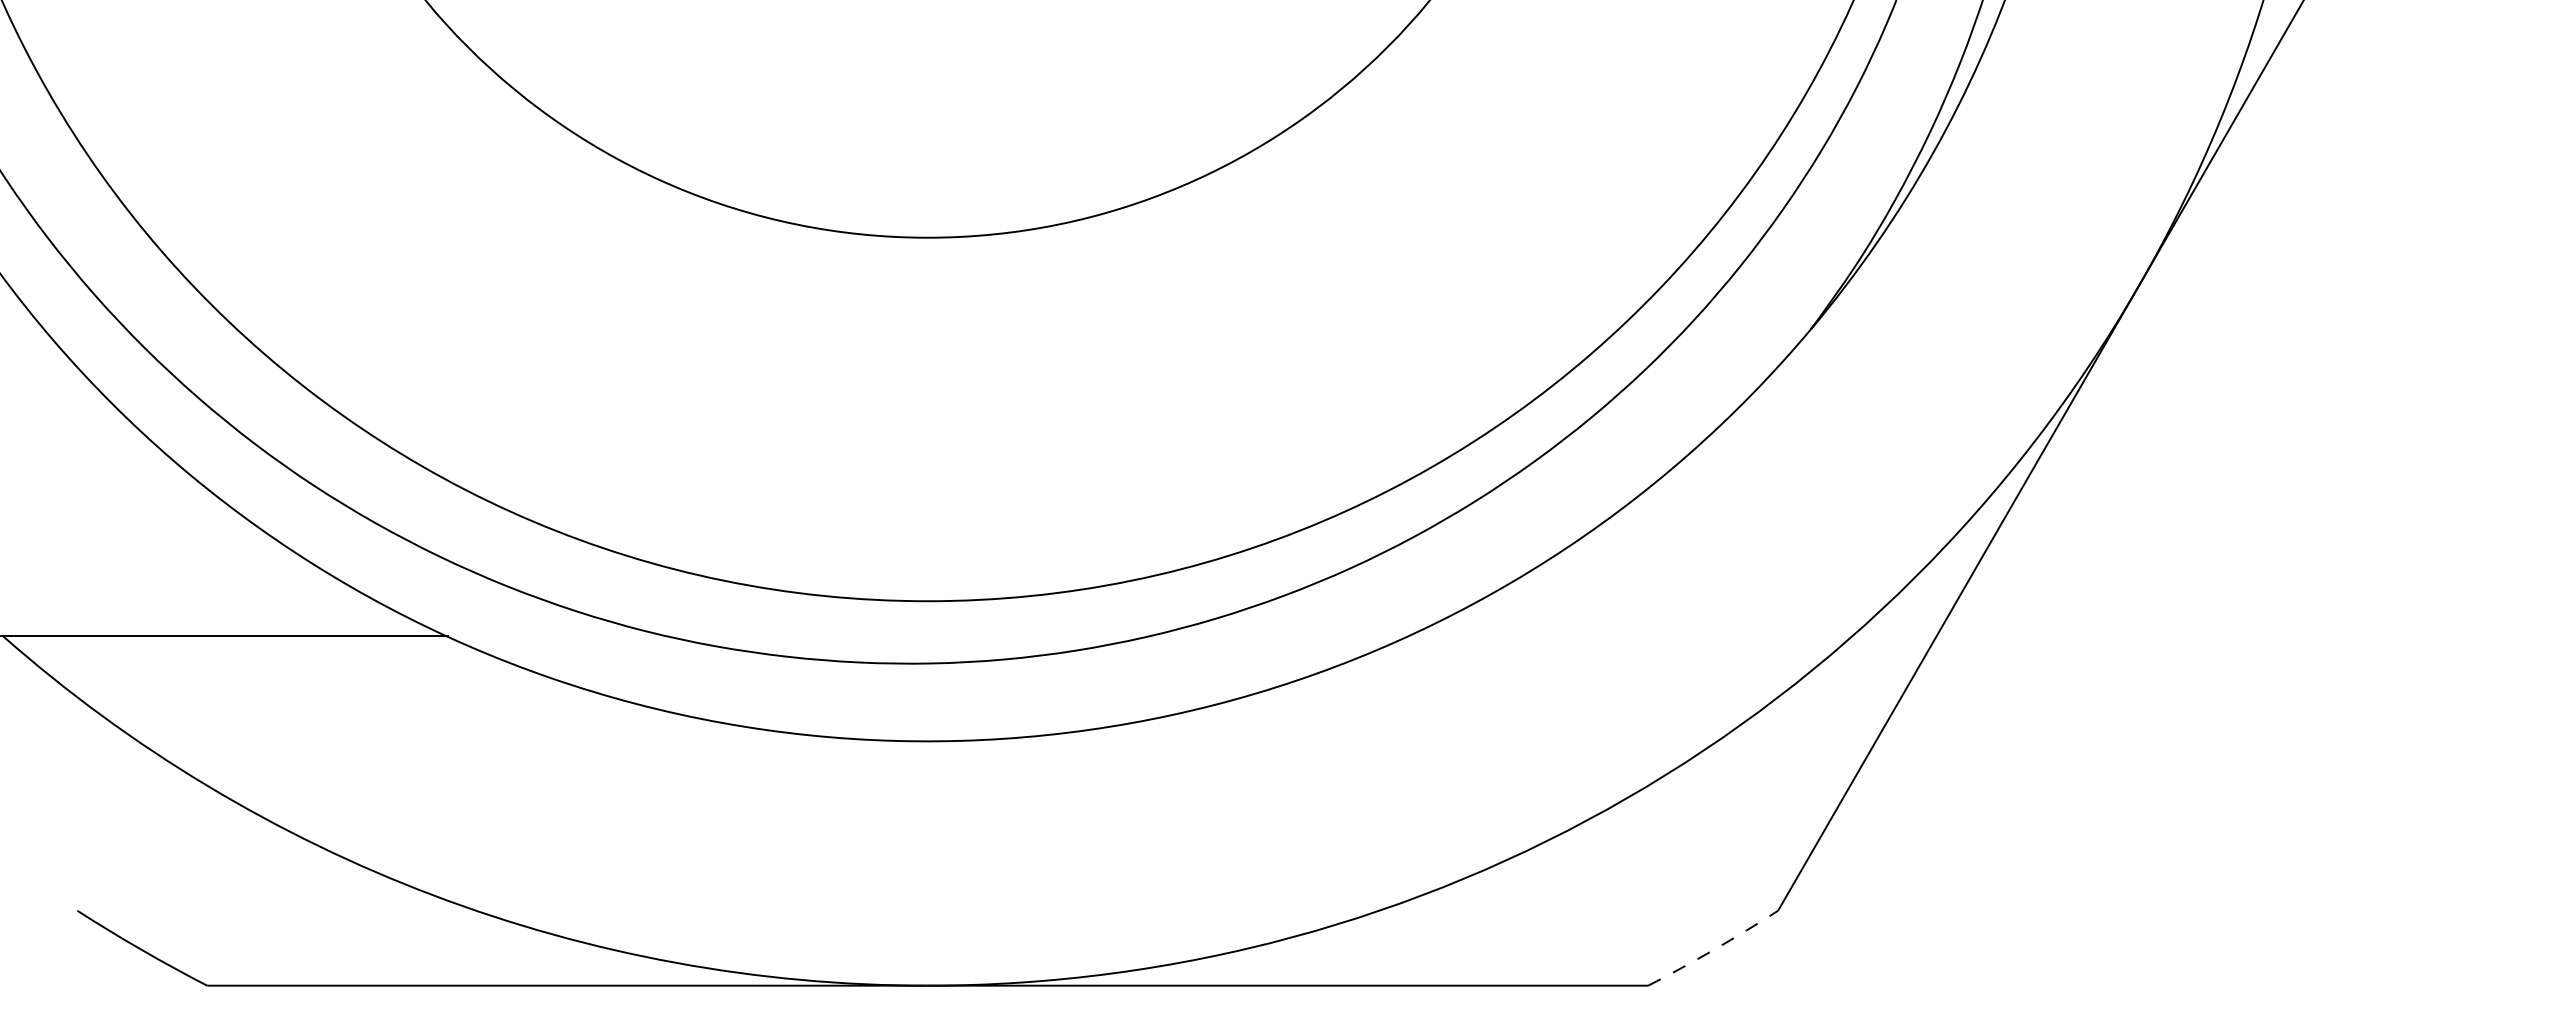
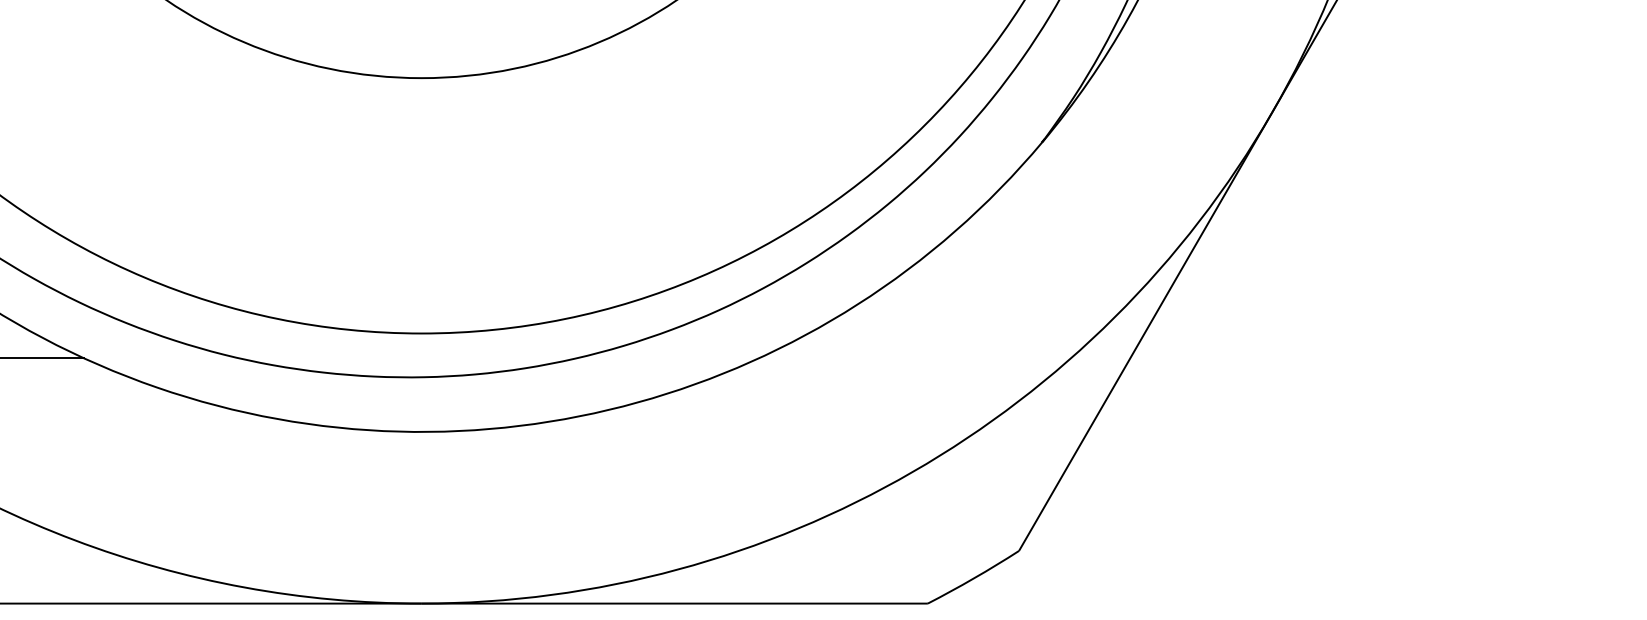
arc: (1714, 949) -> (974, 578), dashed -> solid

